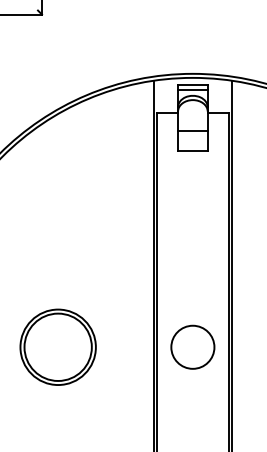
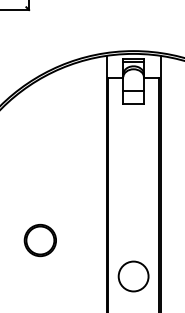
part: (58, 347) -> (40, 240), size x0.6
circle: (192, 347) -> (133, 276), moved

